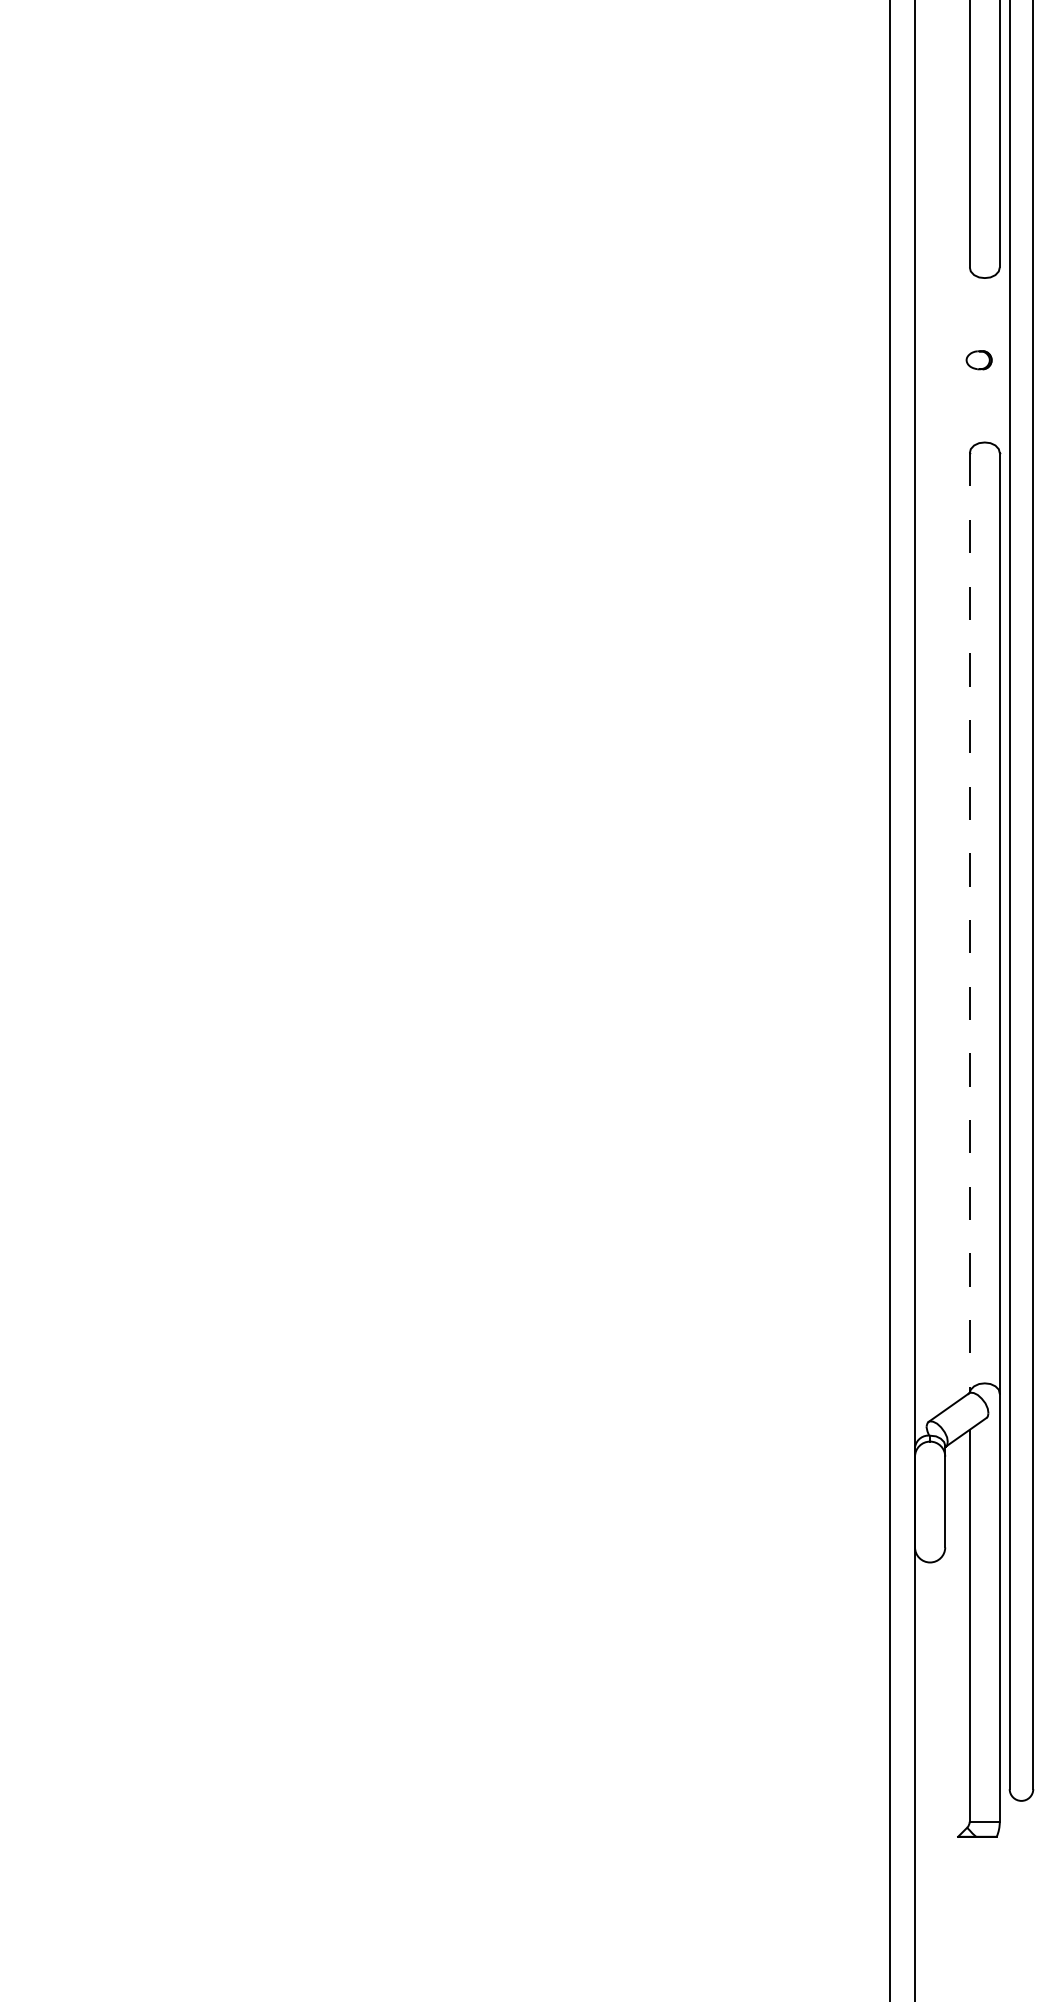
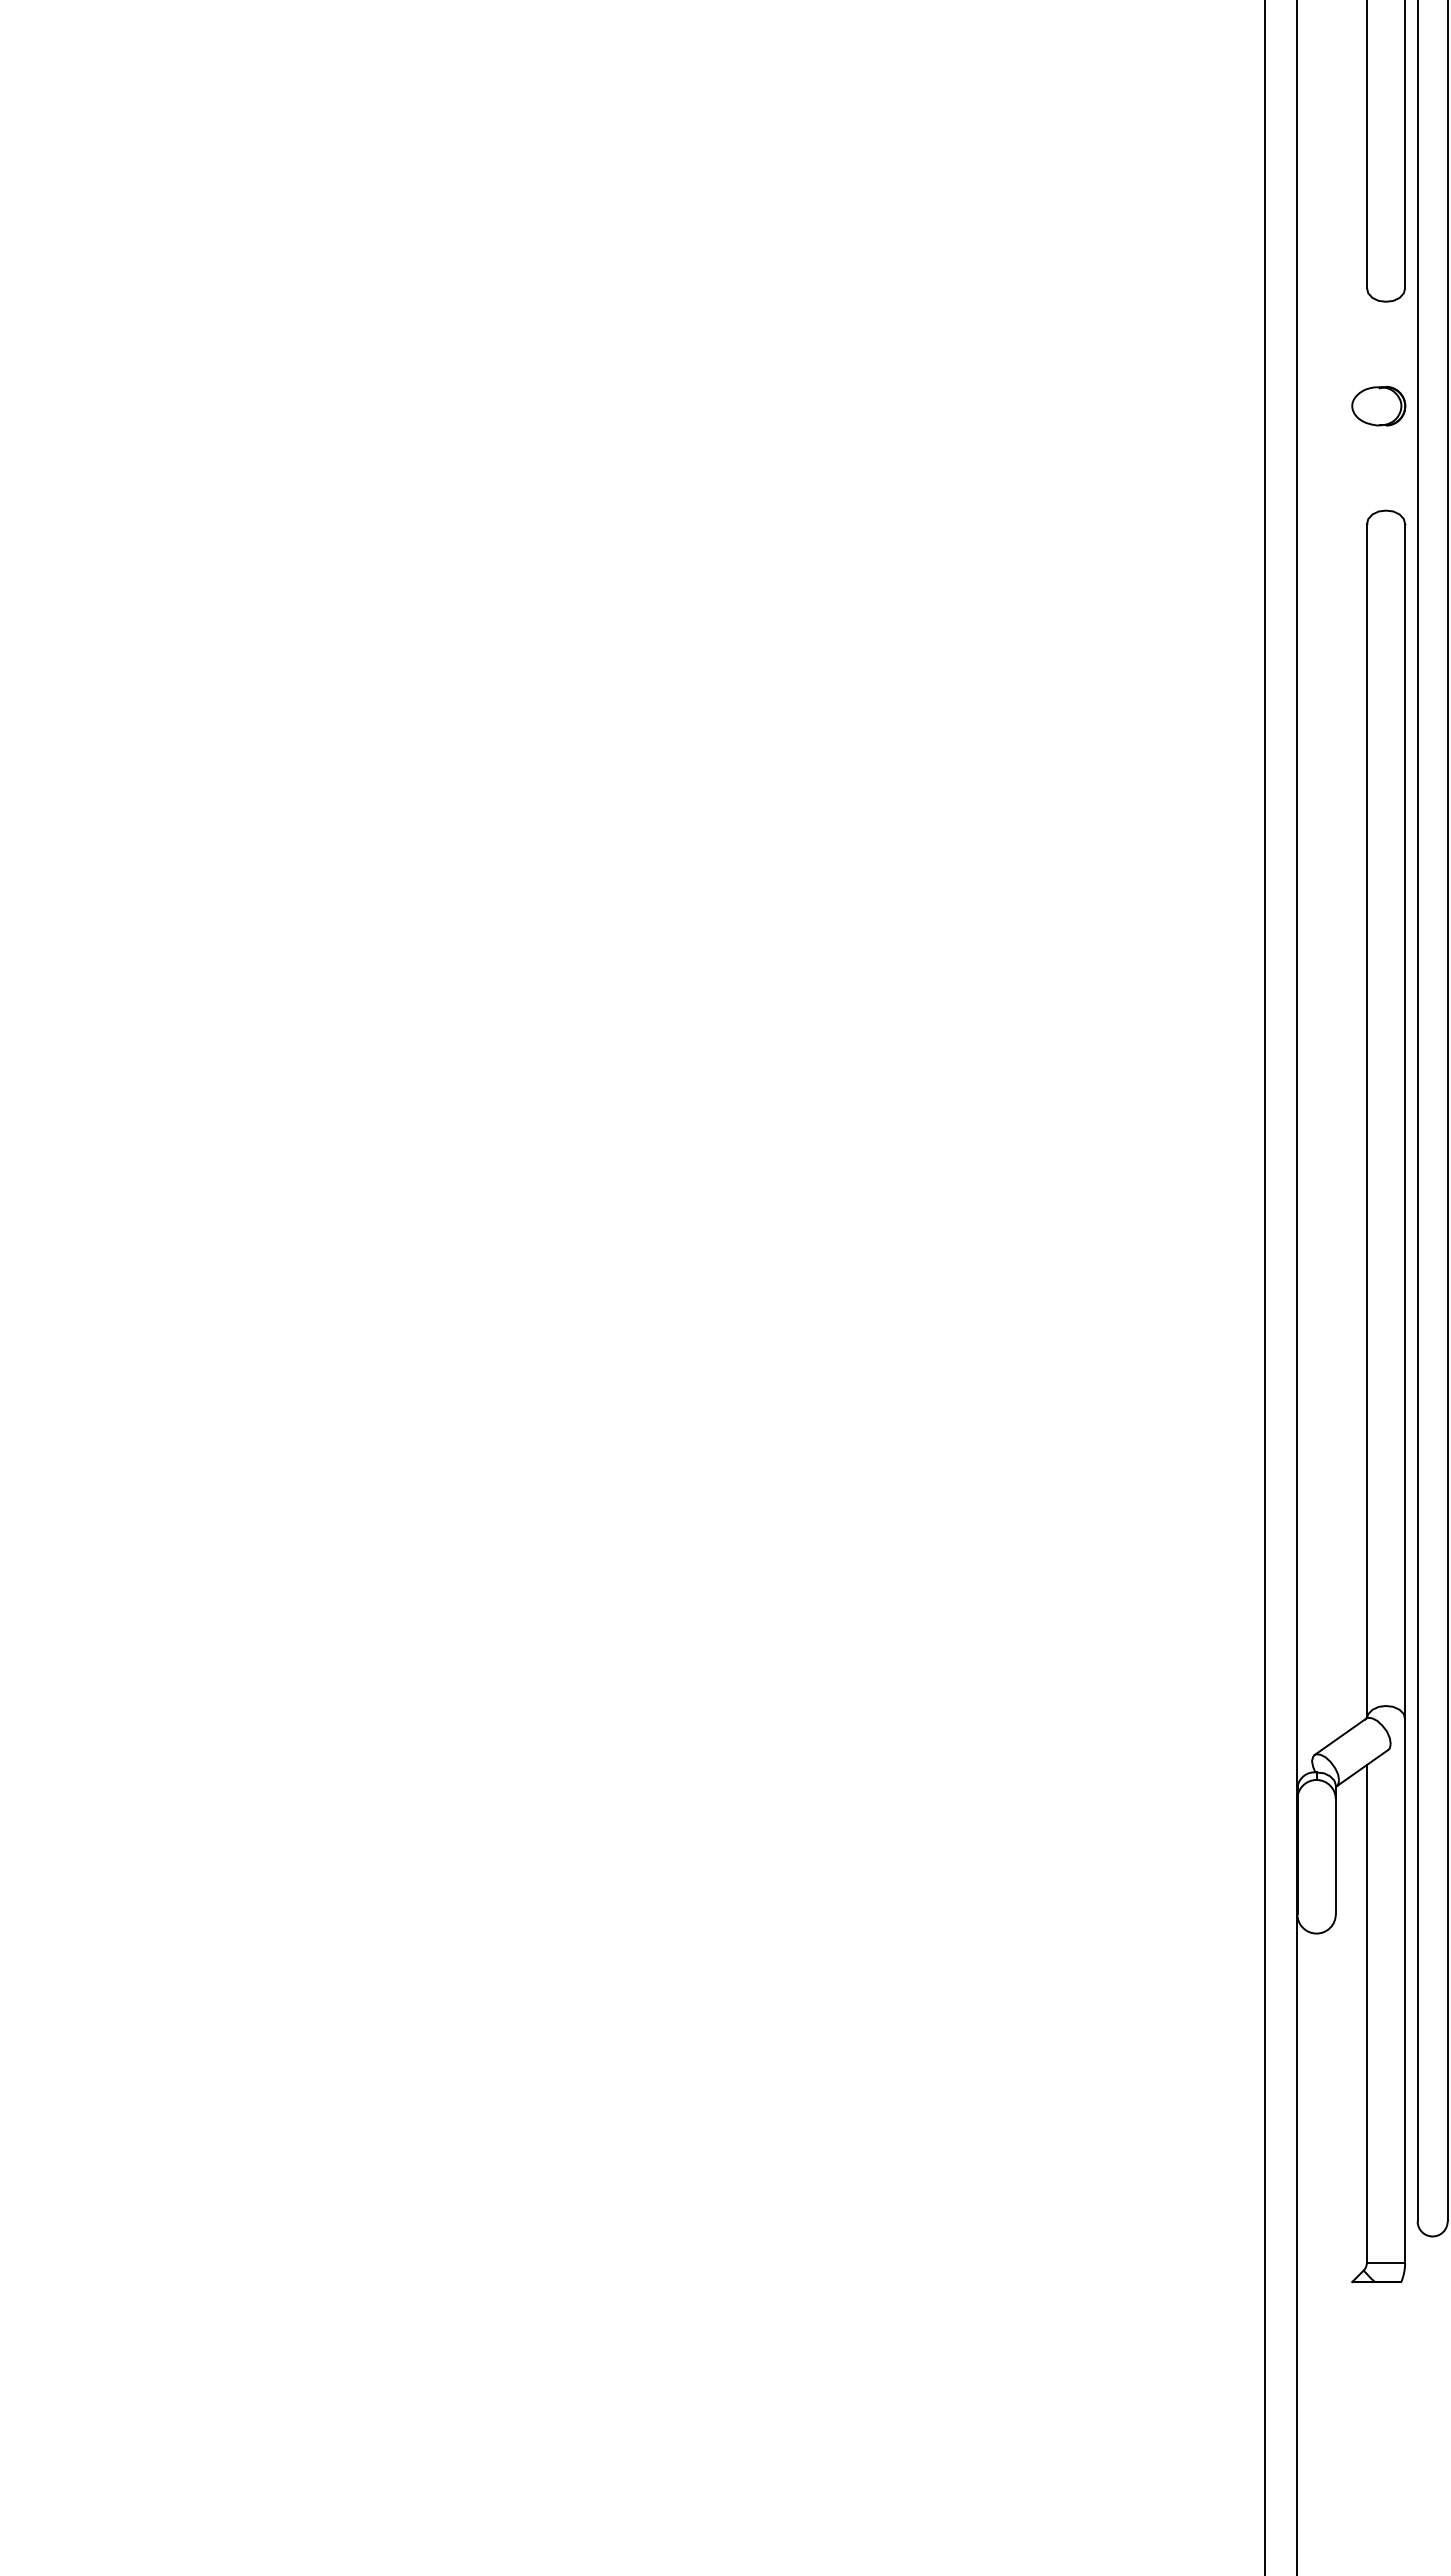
part: (978, 359) -> (1378, 405), size x1.67
line: (970, 923) -> (1367, 1121), dashed -> solid

